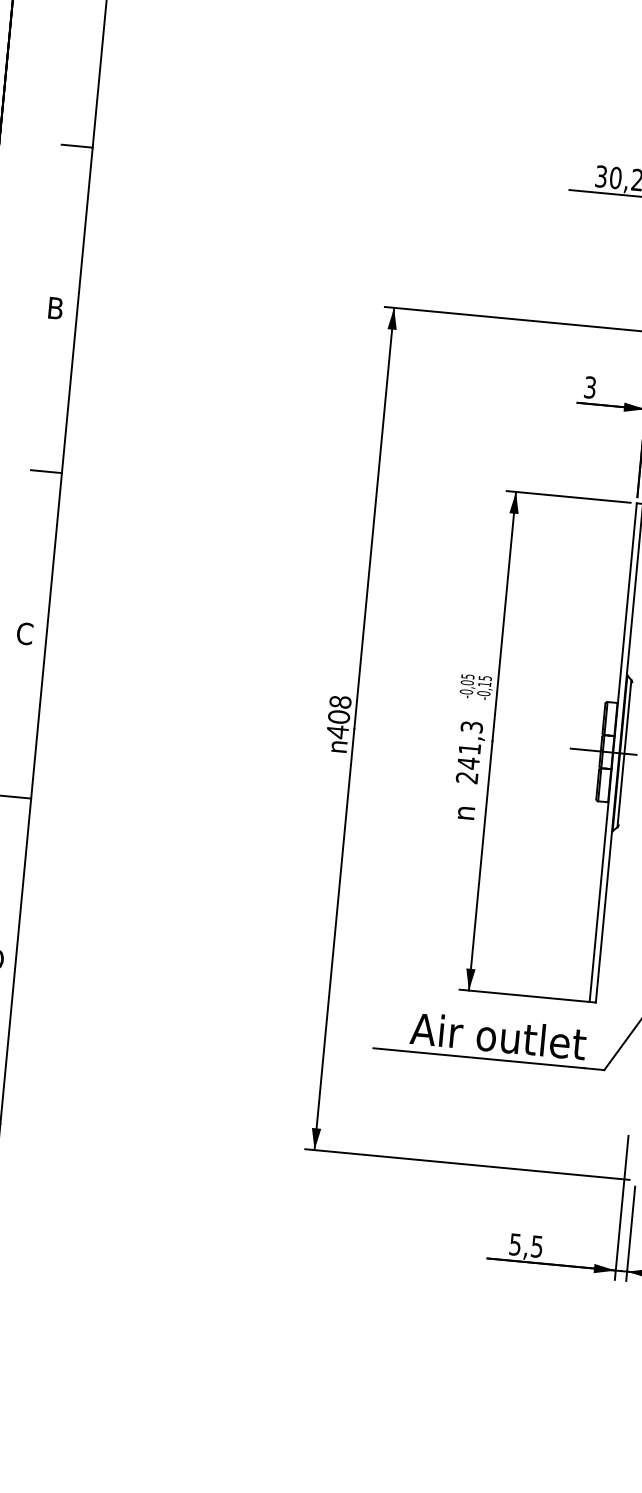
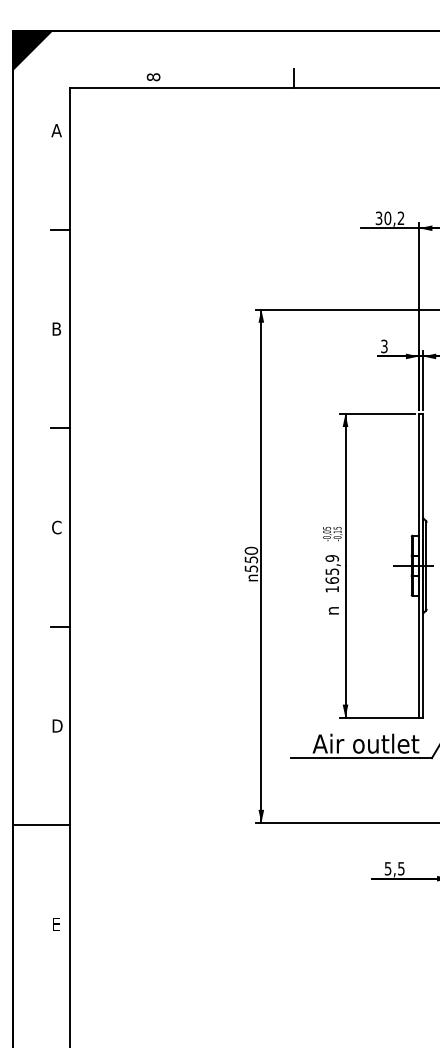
text: (339, 716) -> (251, 559), 408 -> 550
text: (469, 751) -> (332, 573), 241,3 -> 165,9

